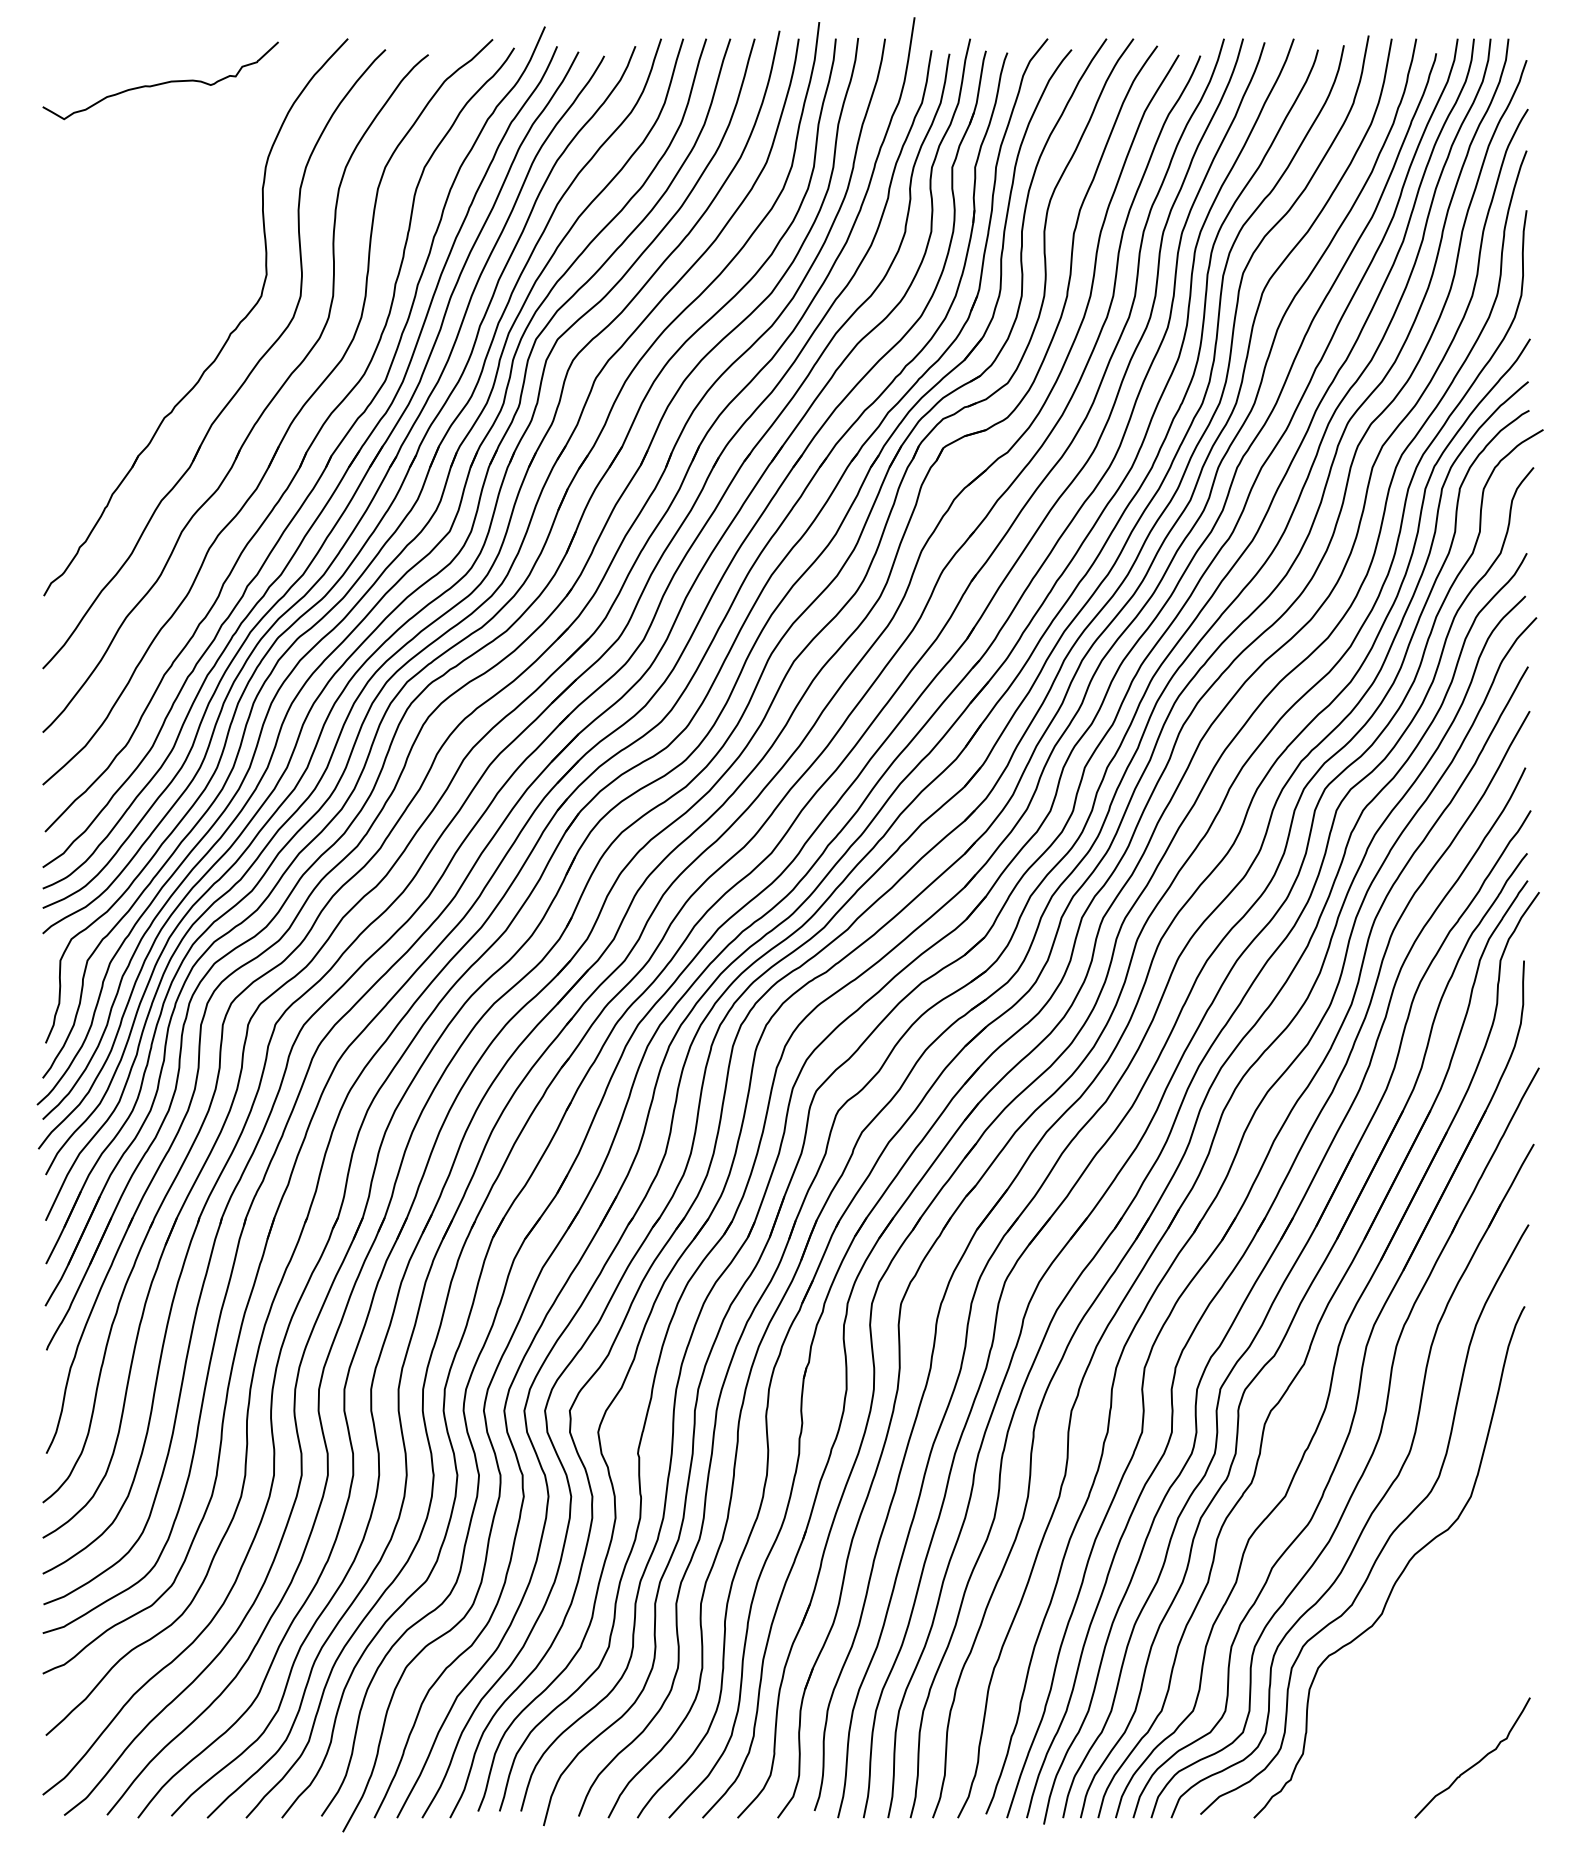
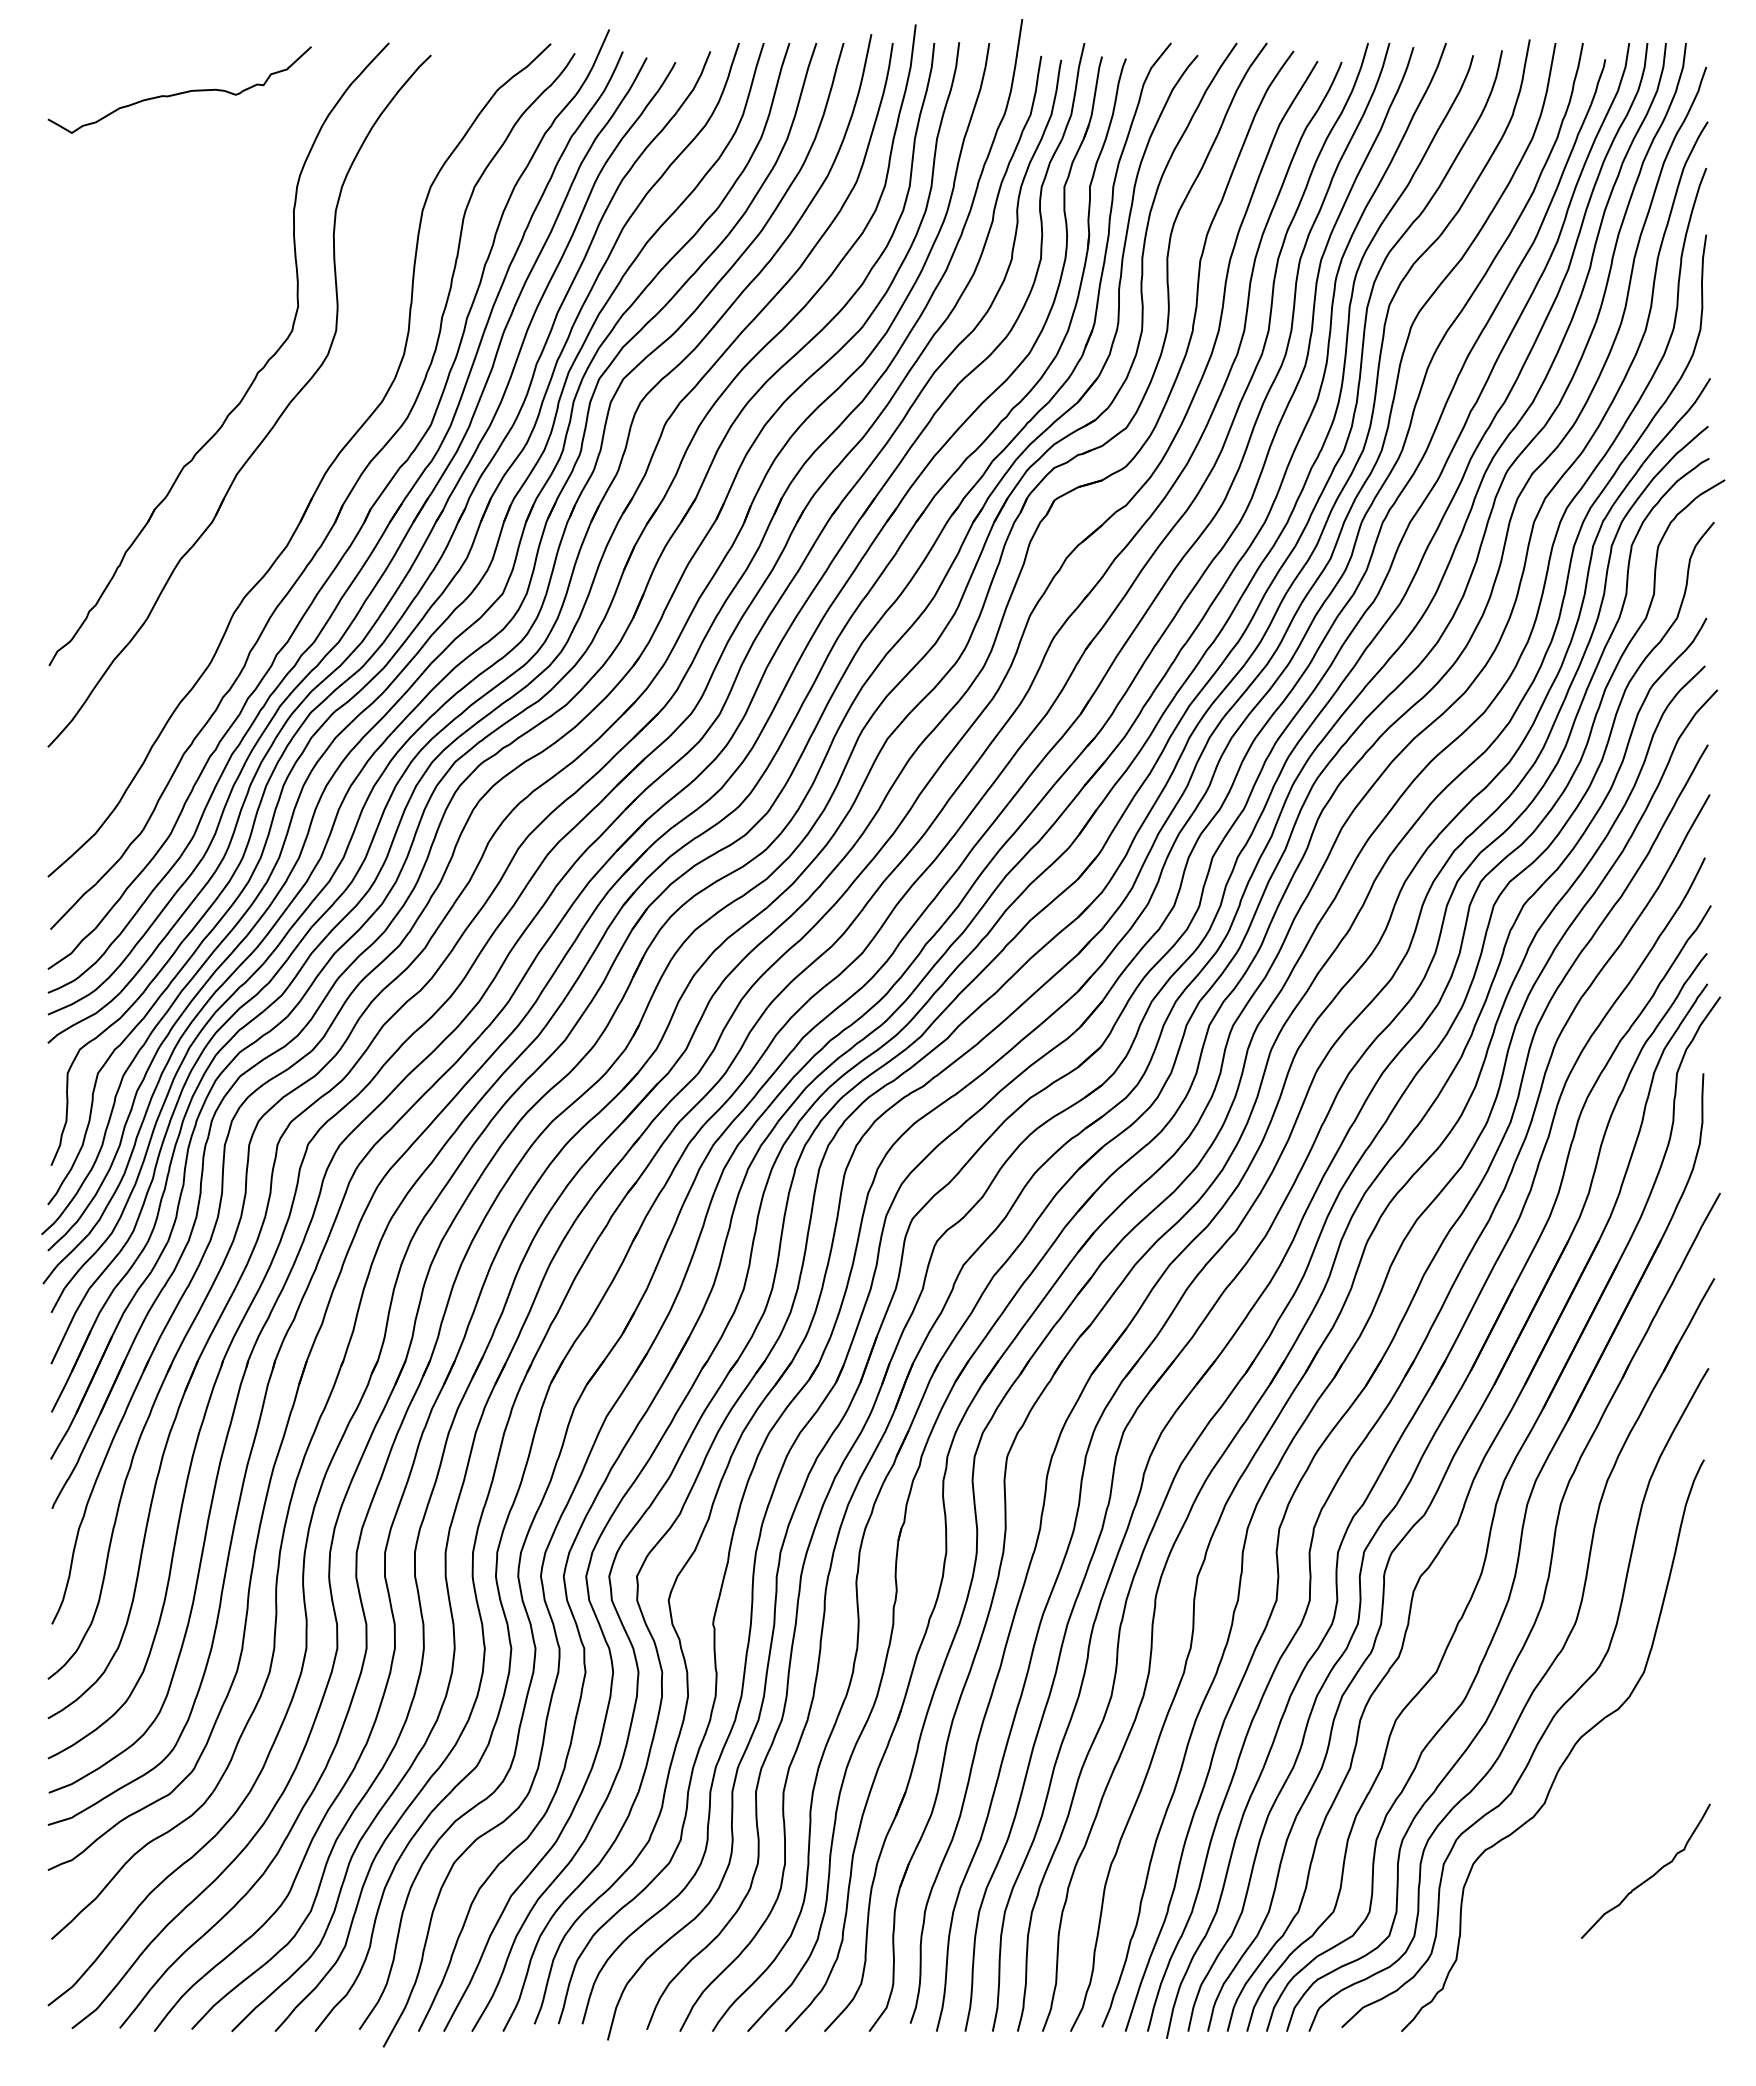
part: (262, 411) -> (293, 459), removed
curve: (1477, 1761) -> (1651, 1875), moved

